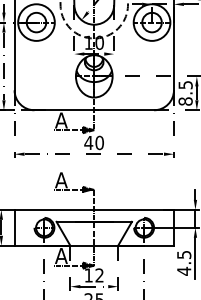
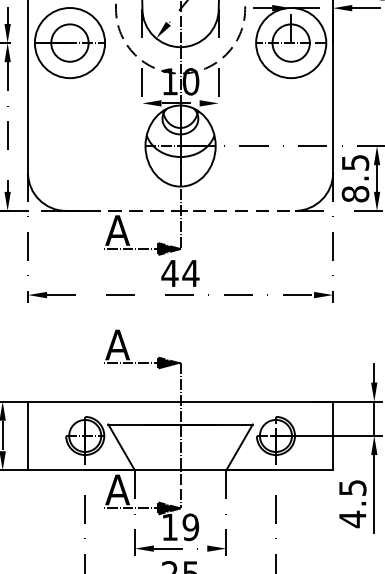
line: (94, 110) -> (181, 211), solid -> dashed
text: (99, 142) -> (190, 272), 40 -> 44
text: (99, 275) -> (190, 527), 12 -> 19

